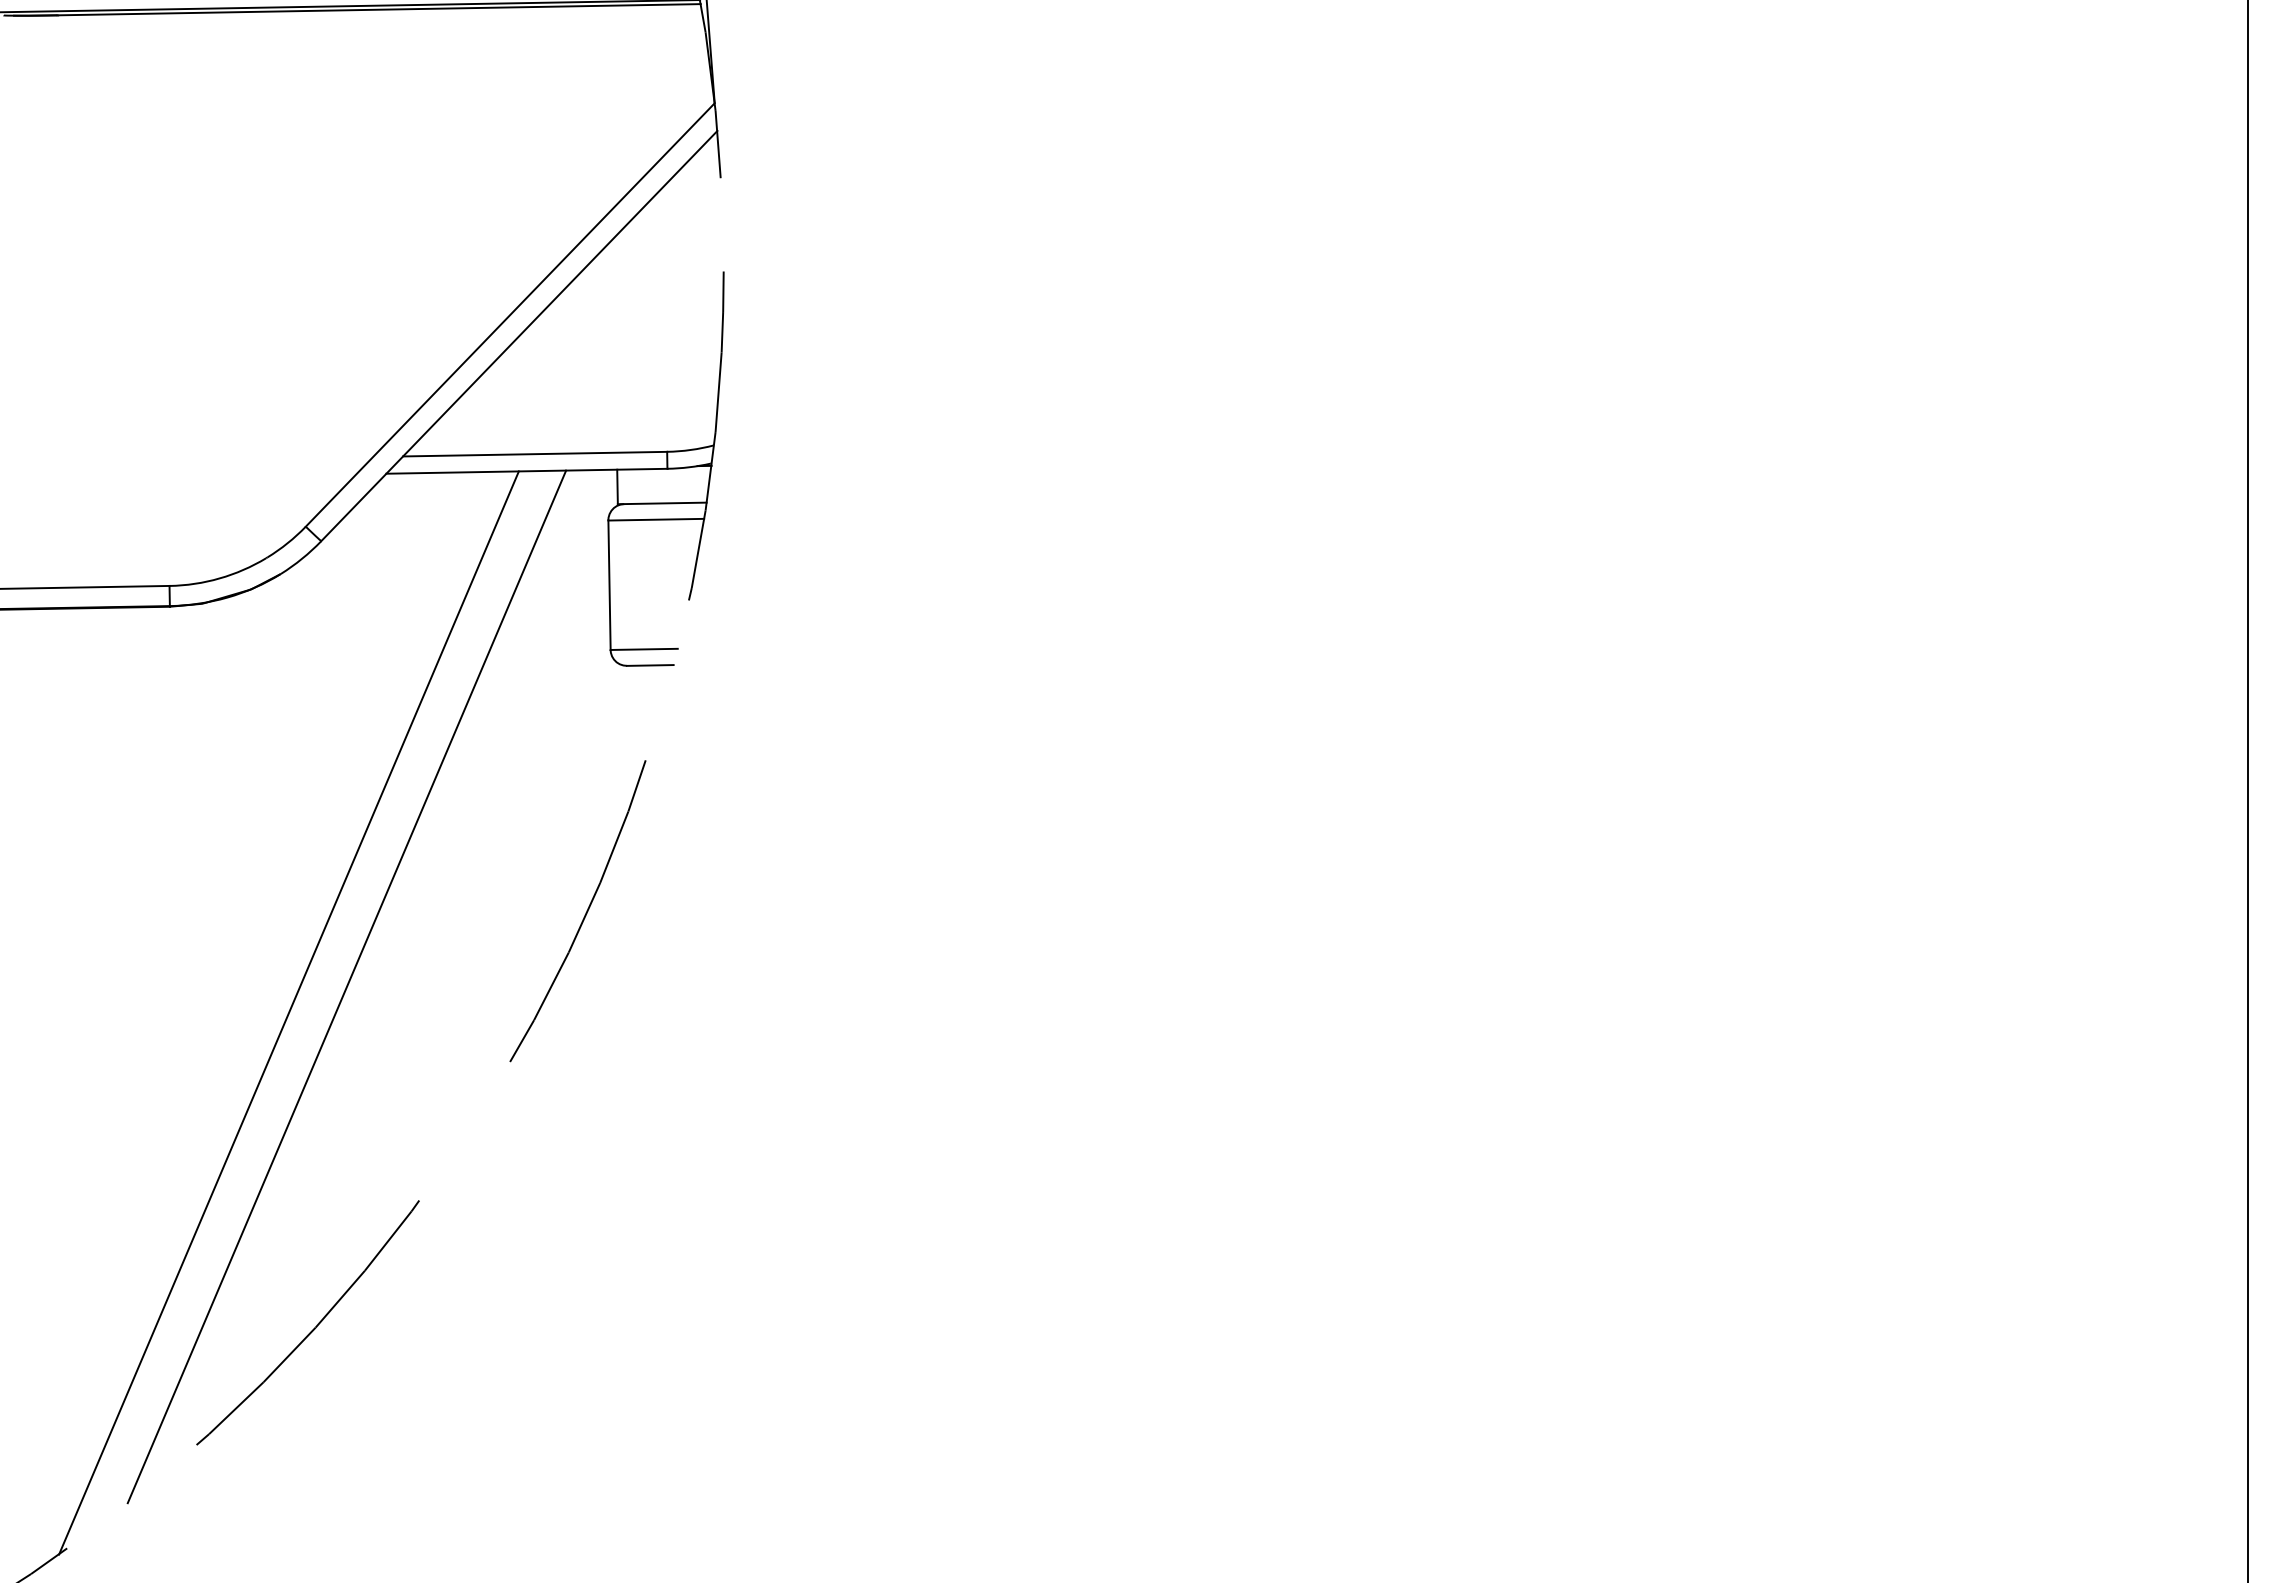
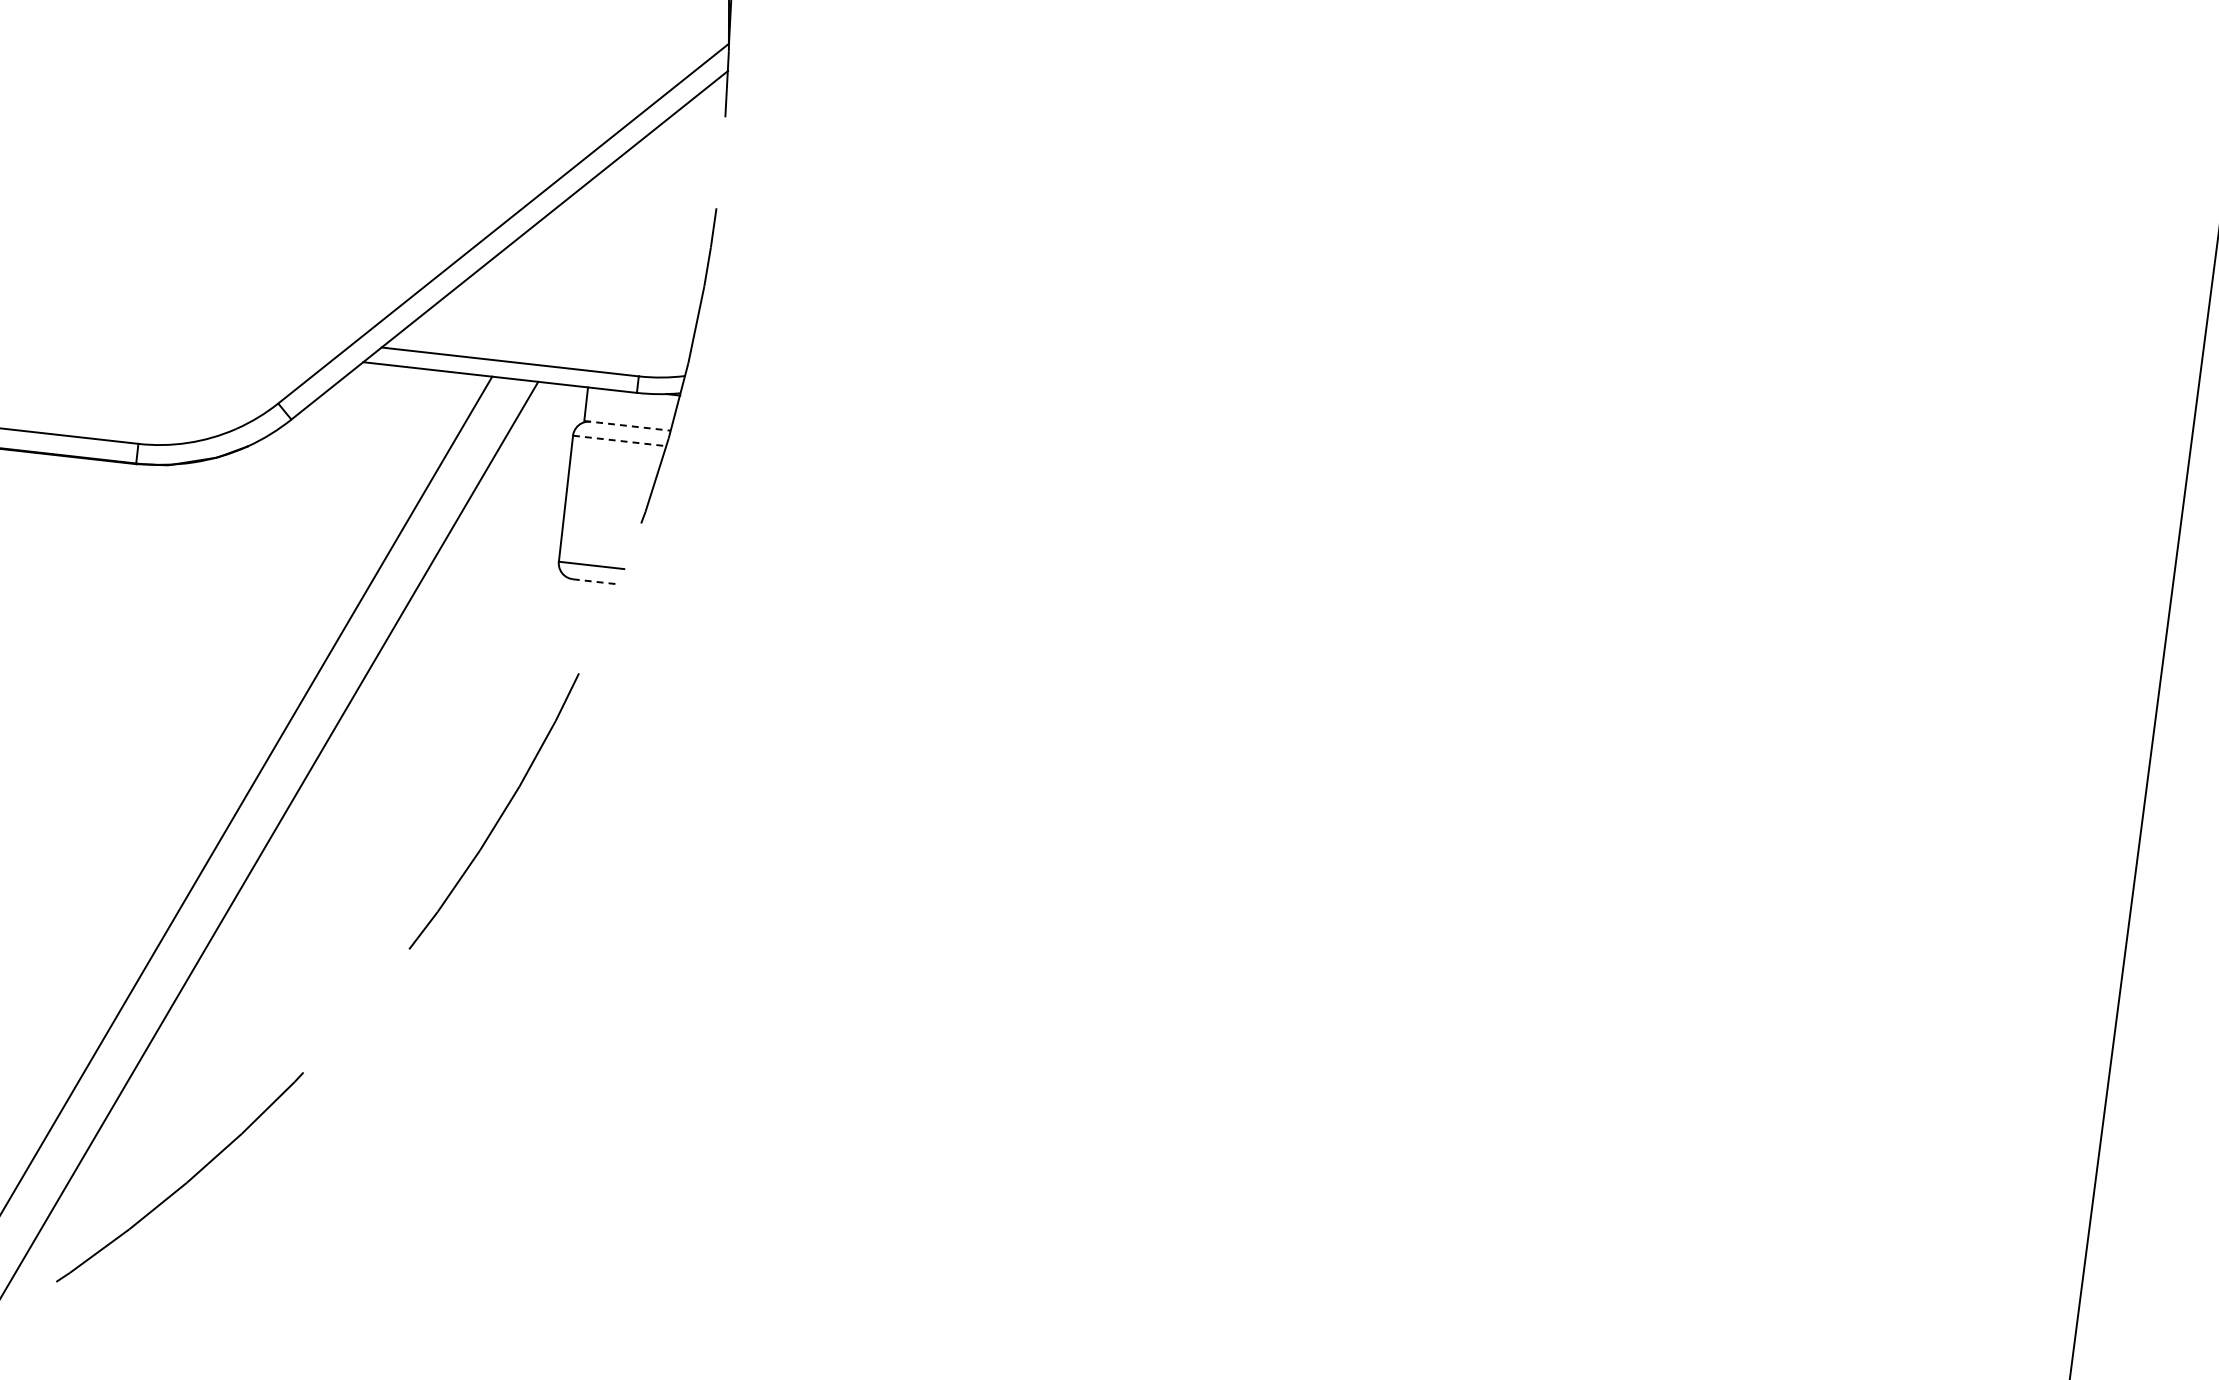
line: (662, 503) -> (627, 425), solid -> dashed
line: (656, 519) -> (619, 440), solid -> dashed
line: (650, 665) -> (595, 581), solid -> dashed

